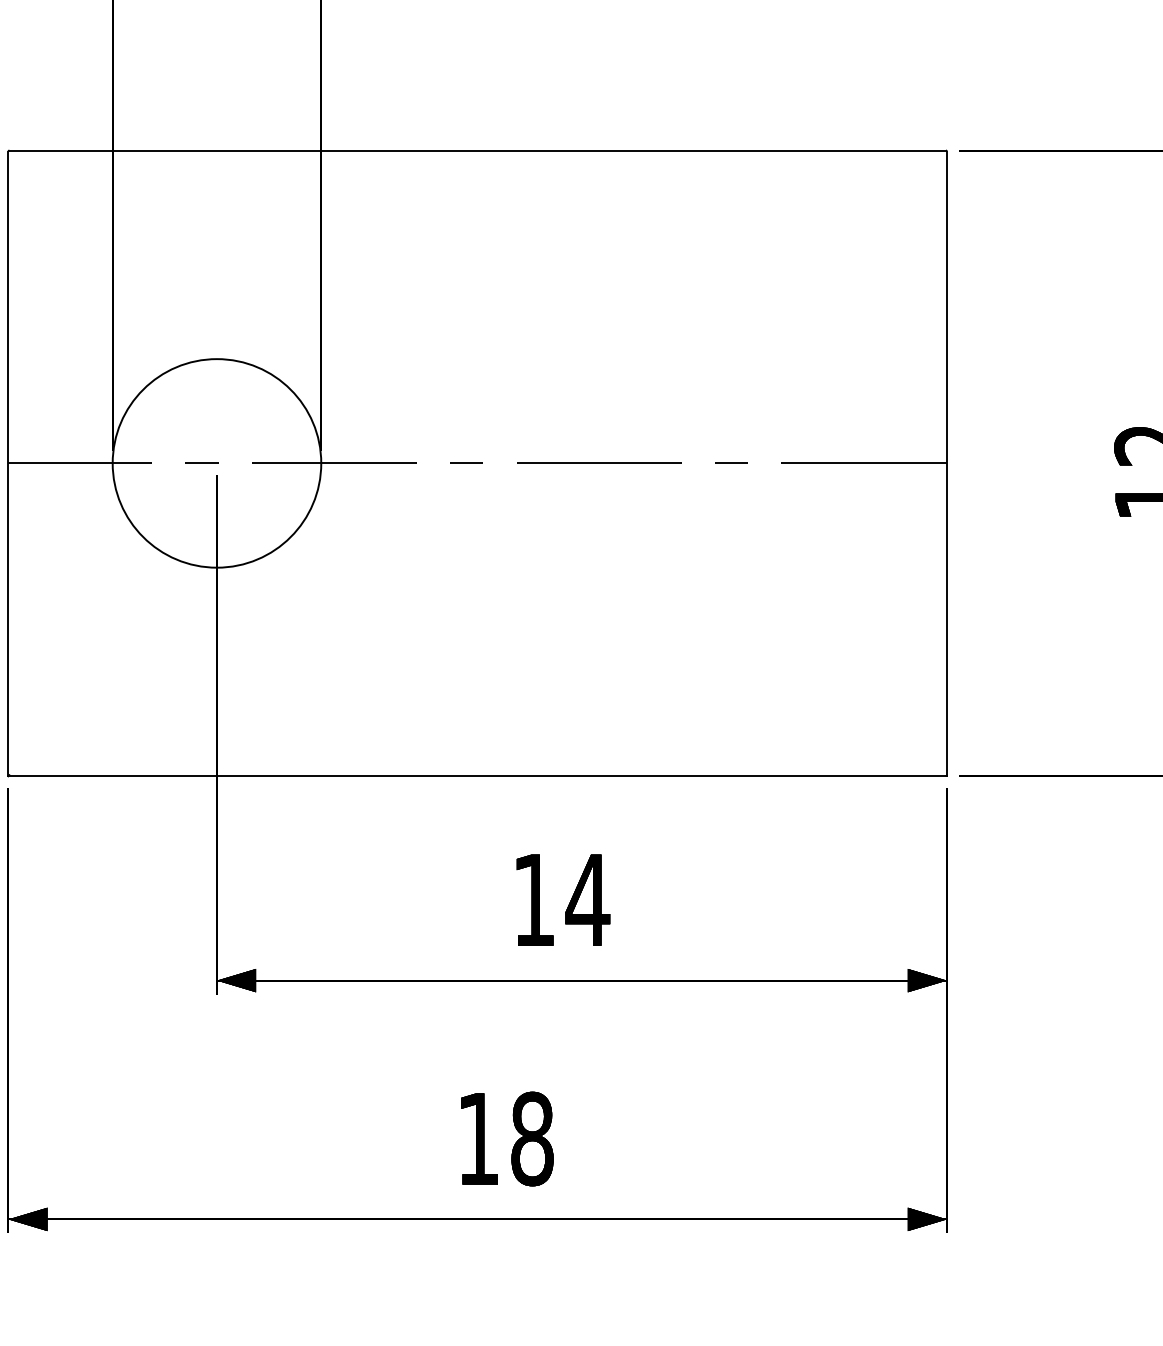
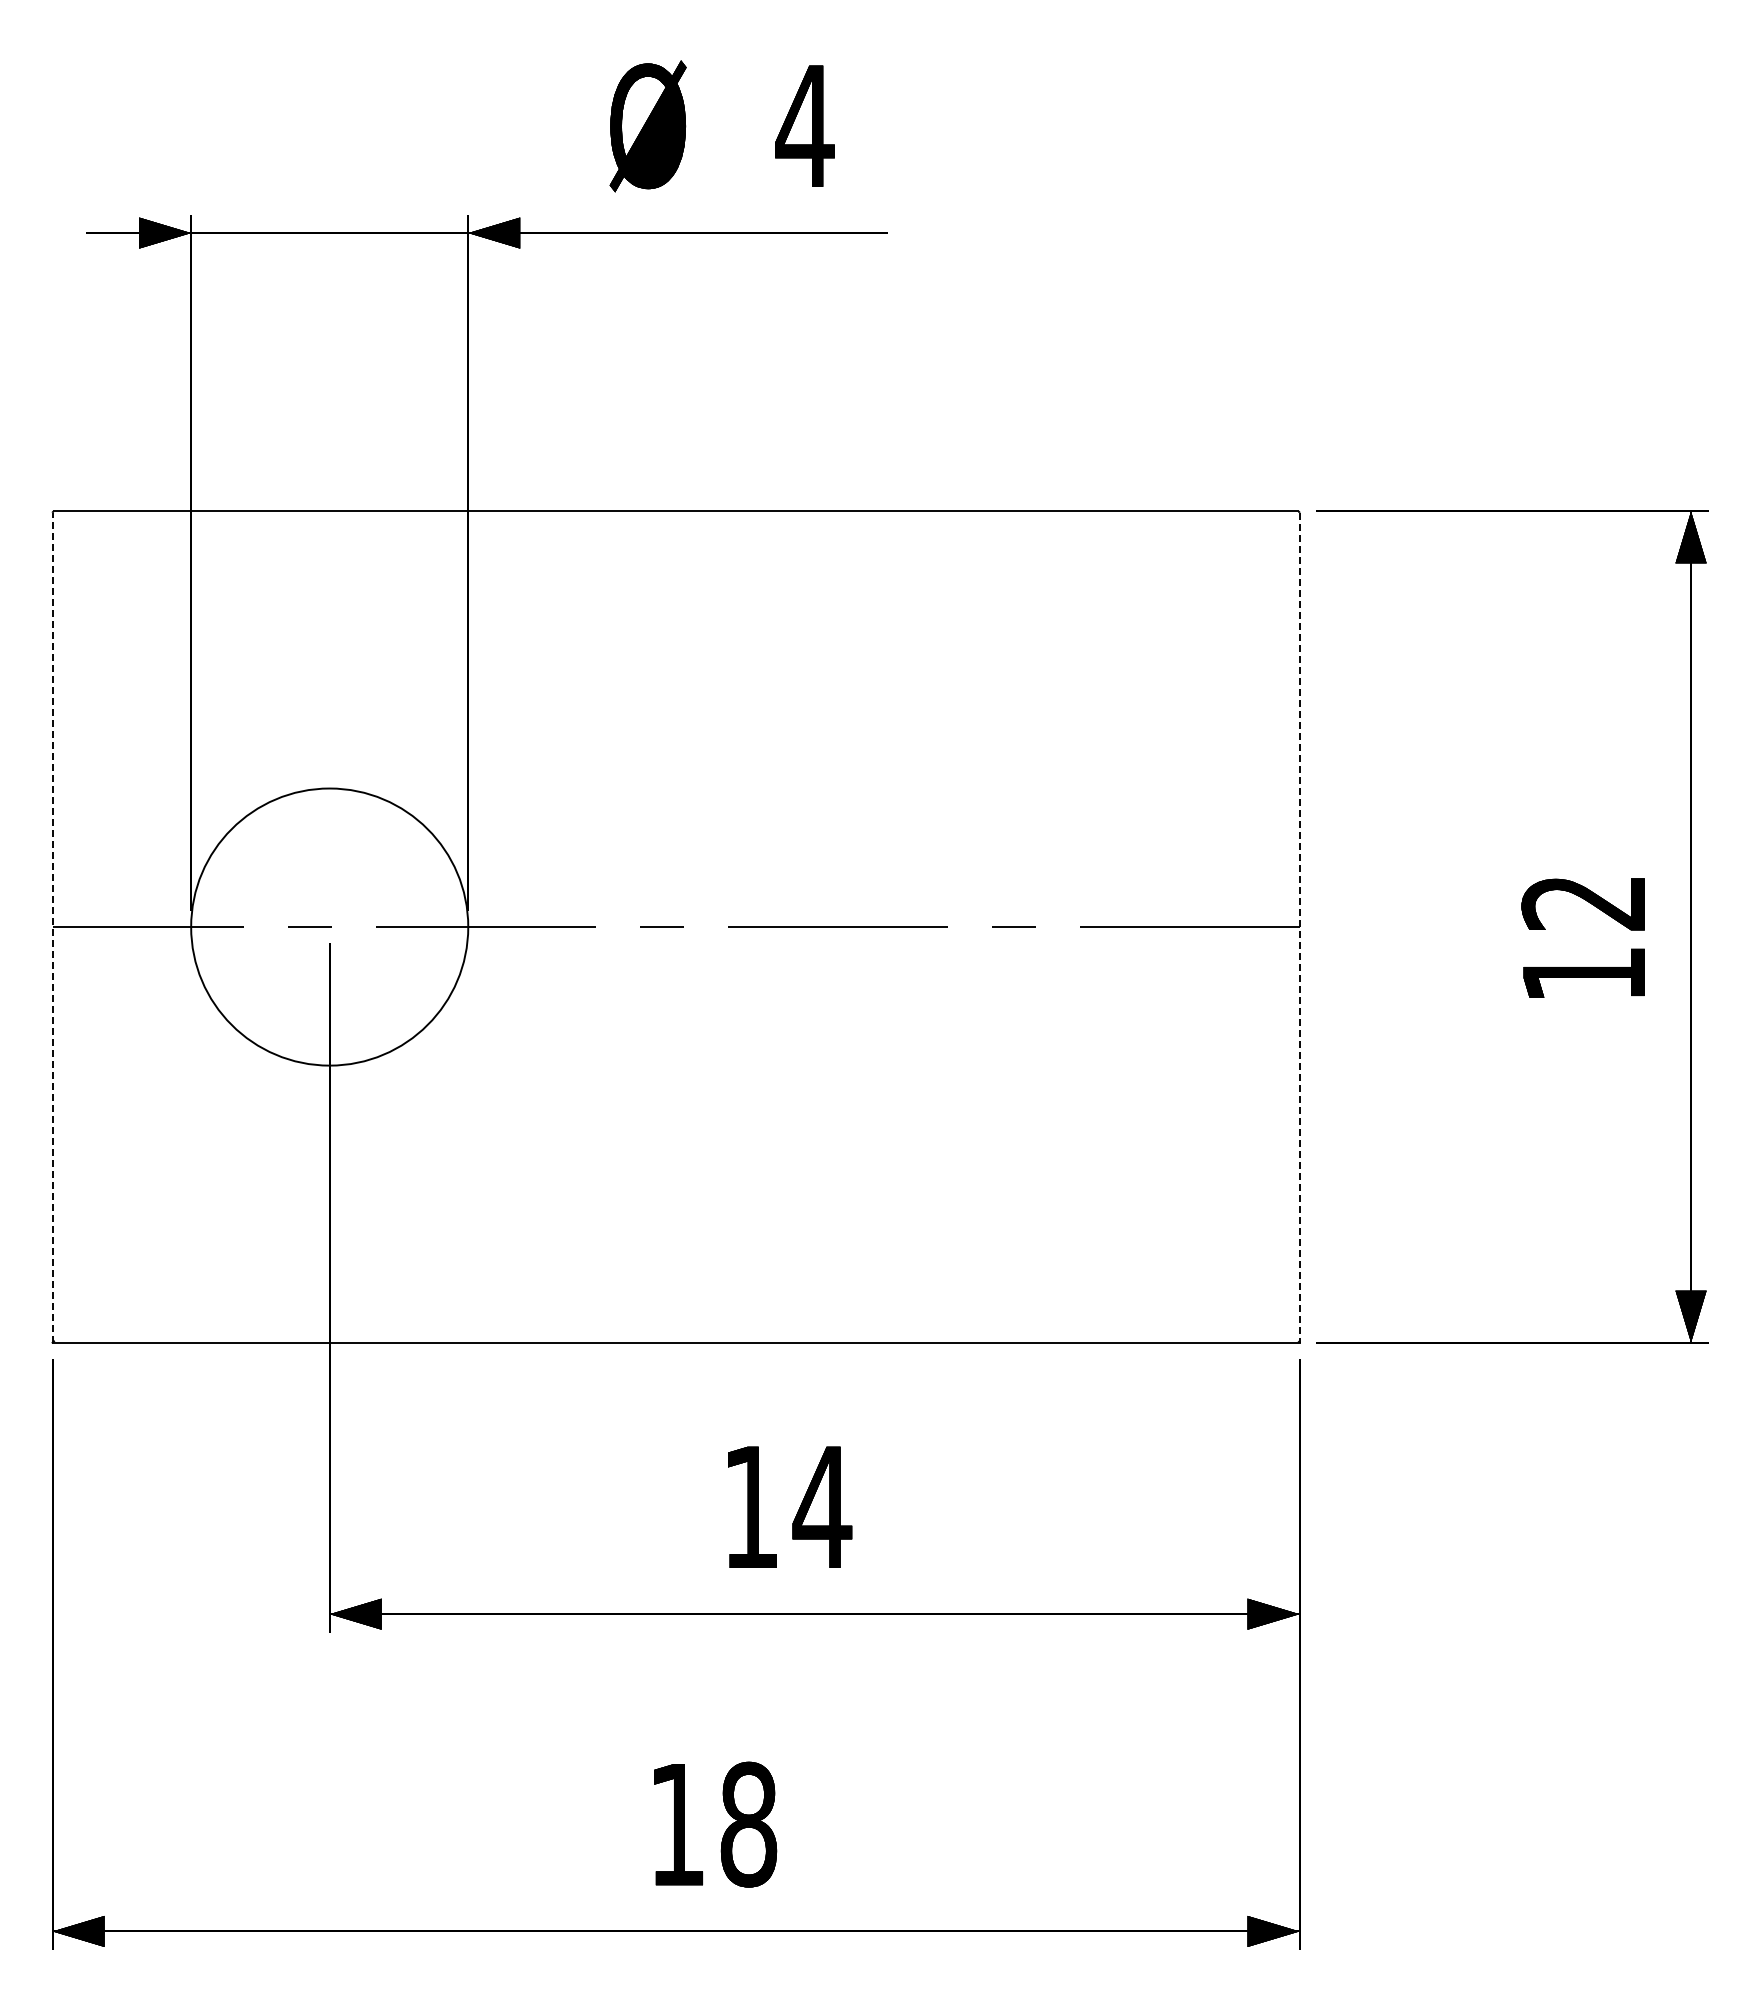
line: (8, 463) -> (52, 927), solid -> dashed
line: (946, 463) -> (1299, 927), solid -> dashed

